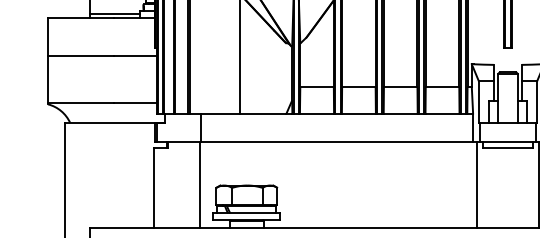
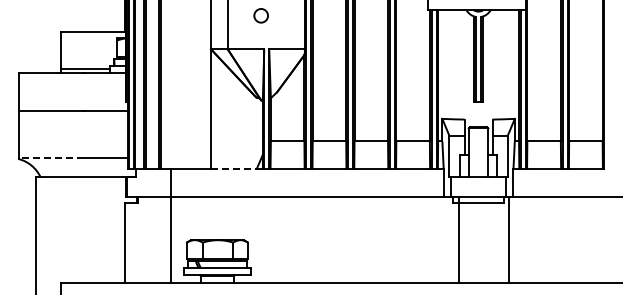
line: (80, 102) -> (51, 157), solid -> dashed
line: (262, 114) -> (233, 169), solid -> dashed
line: (476, 185) -> (458, 240), moved

